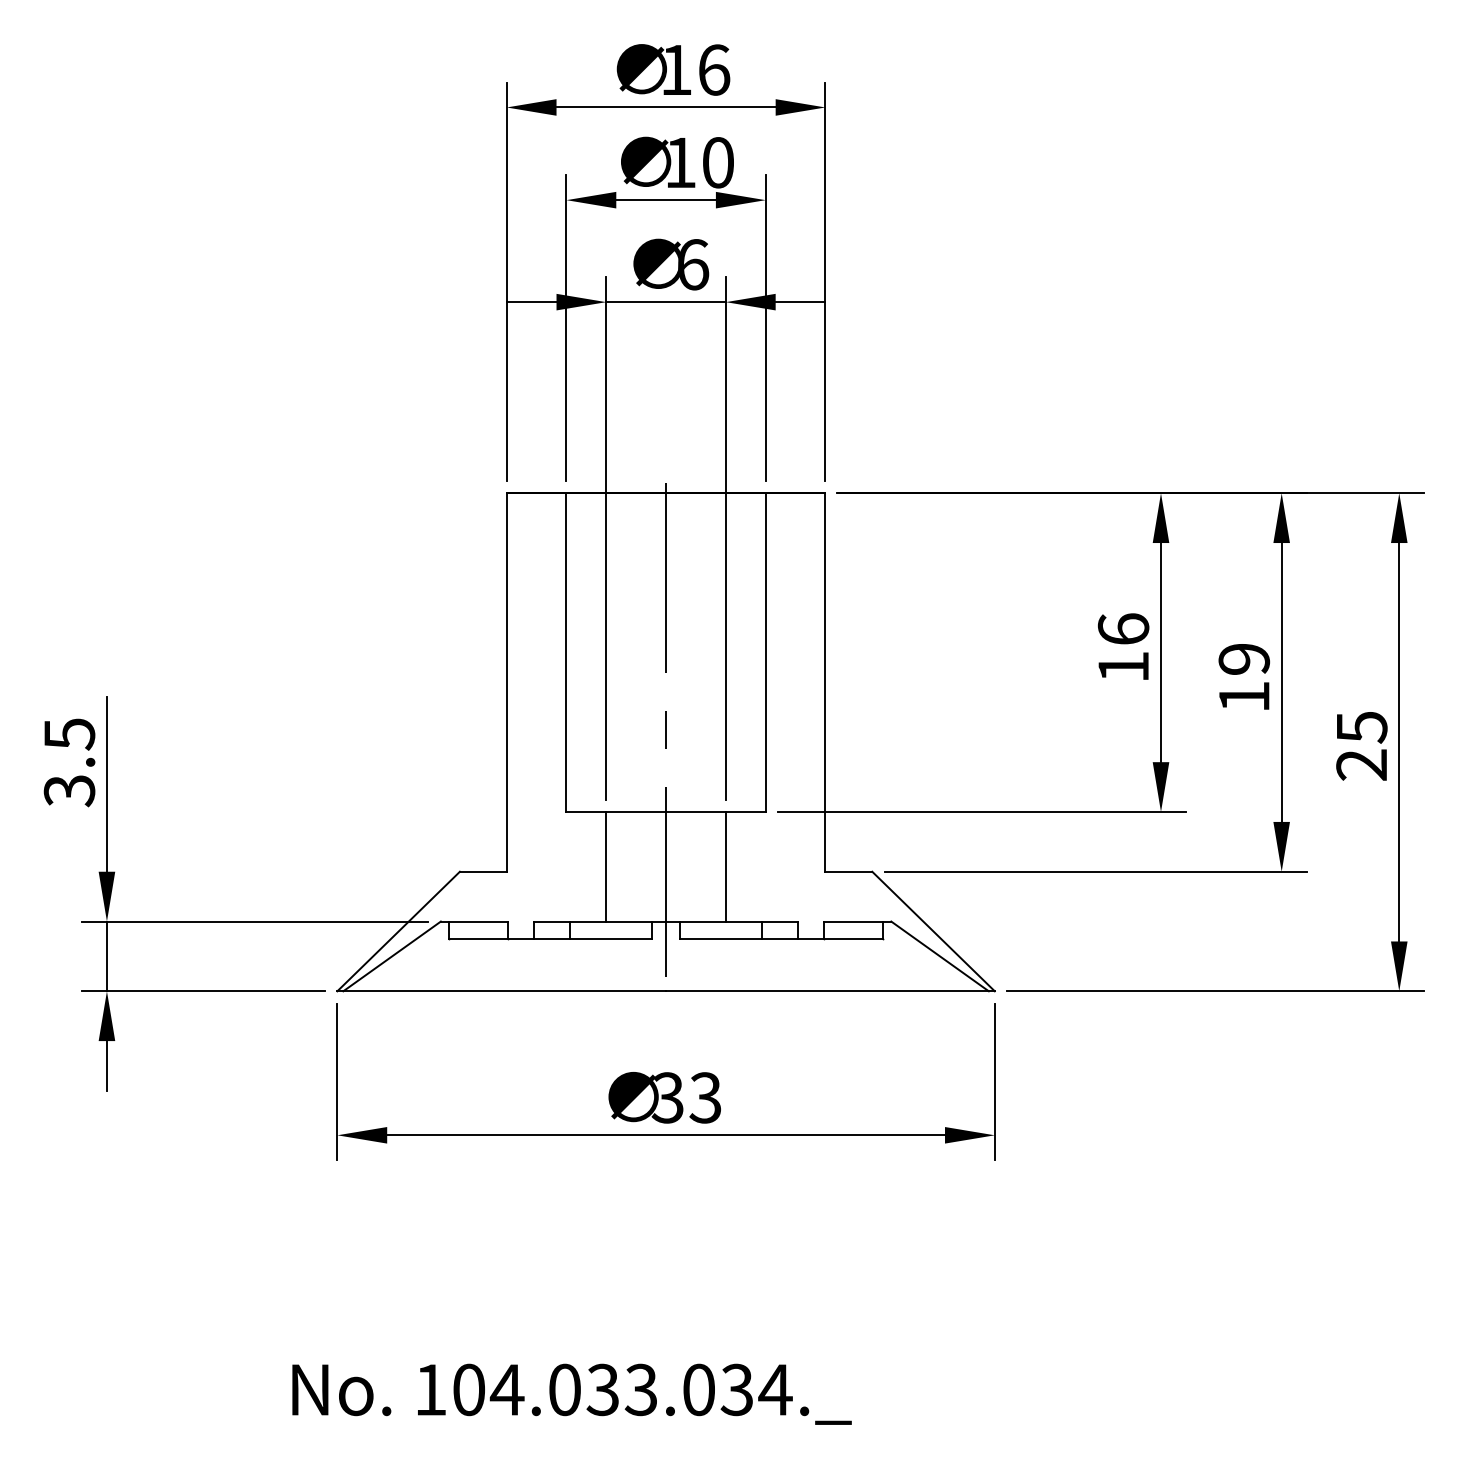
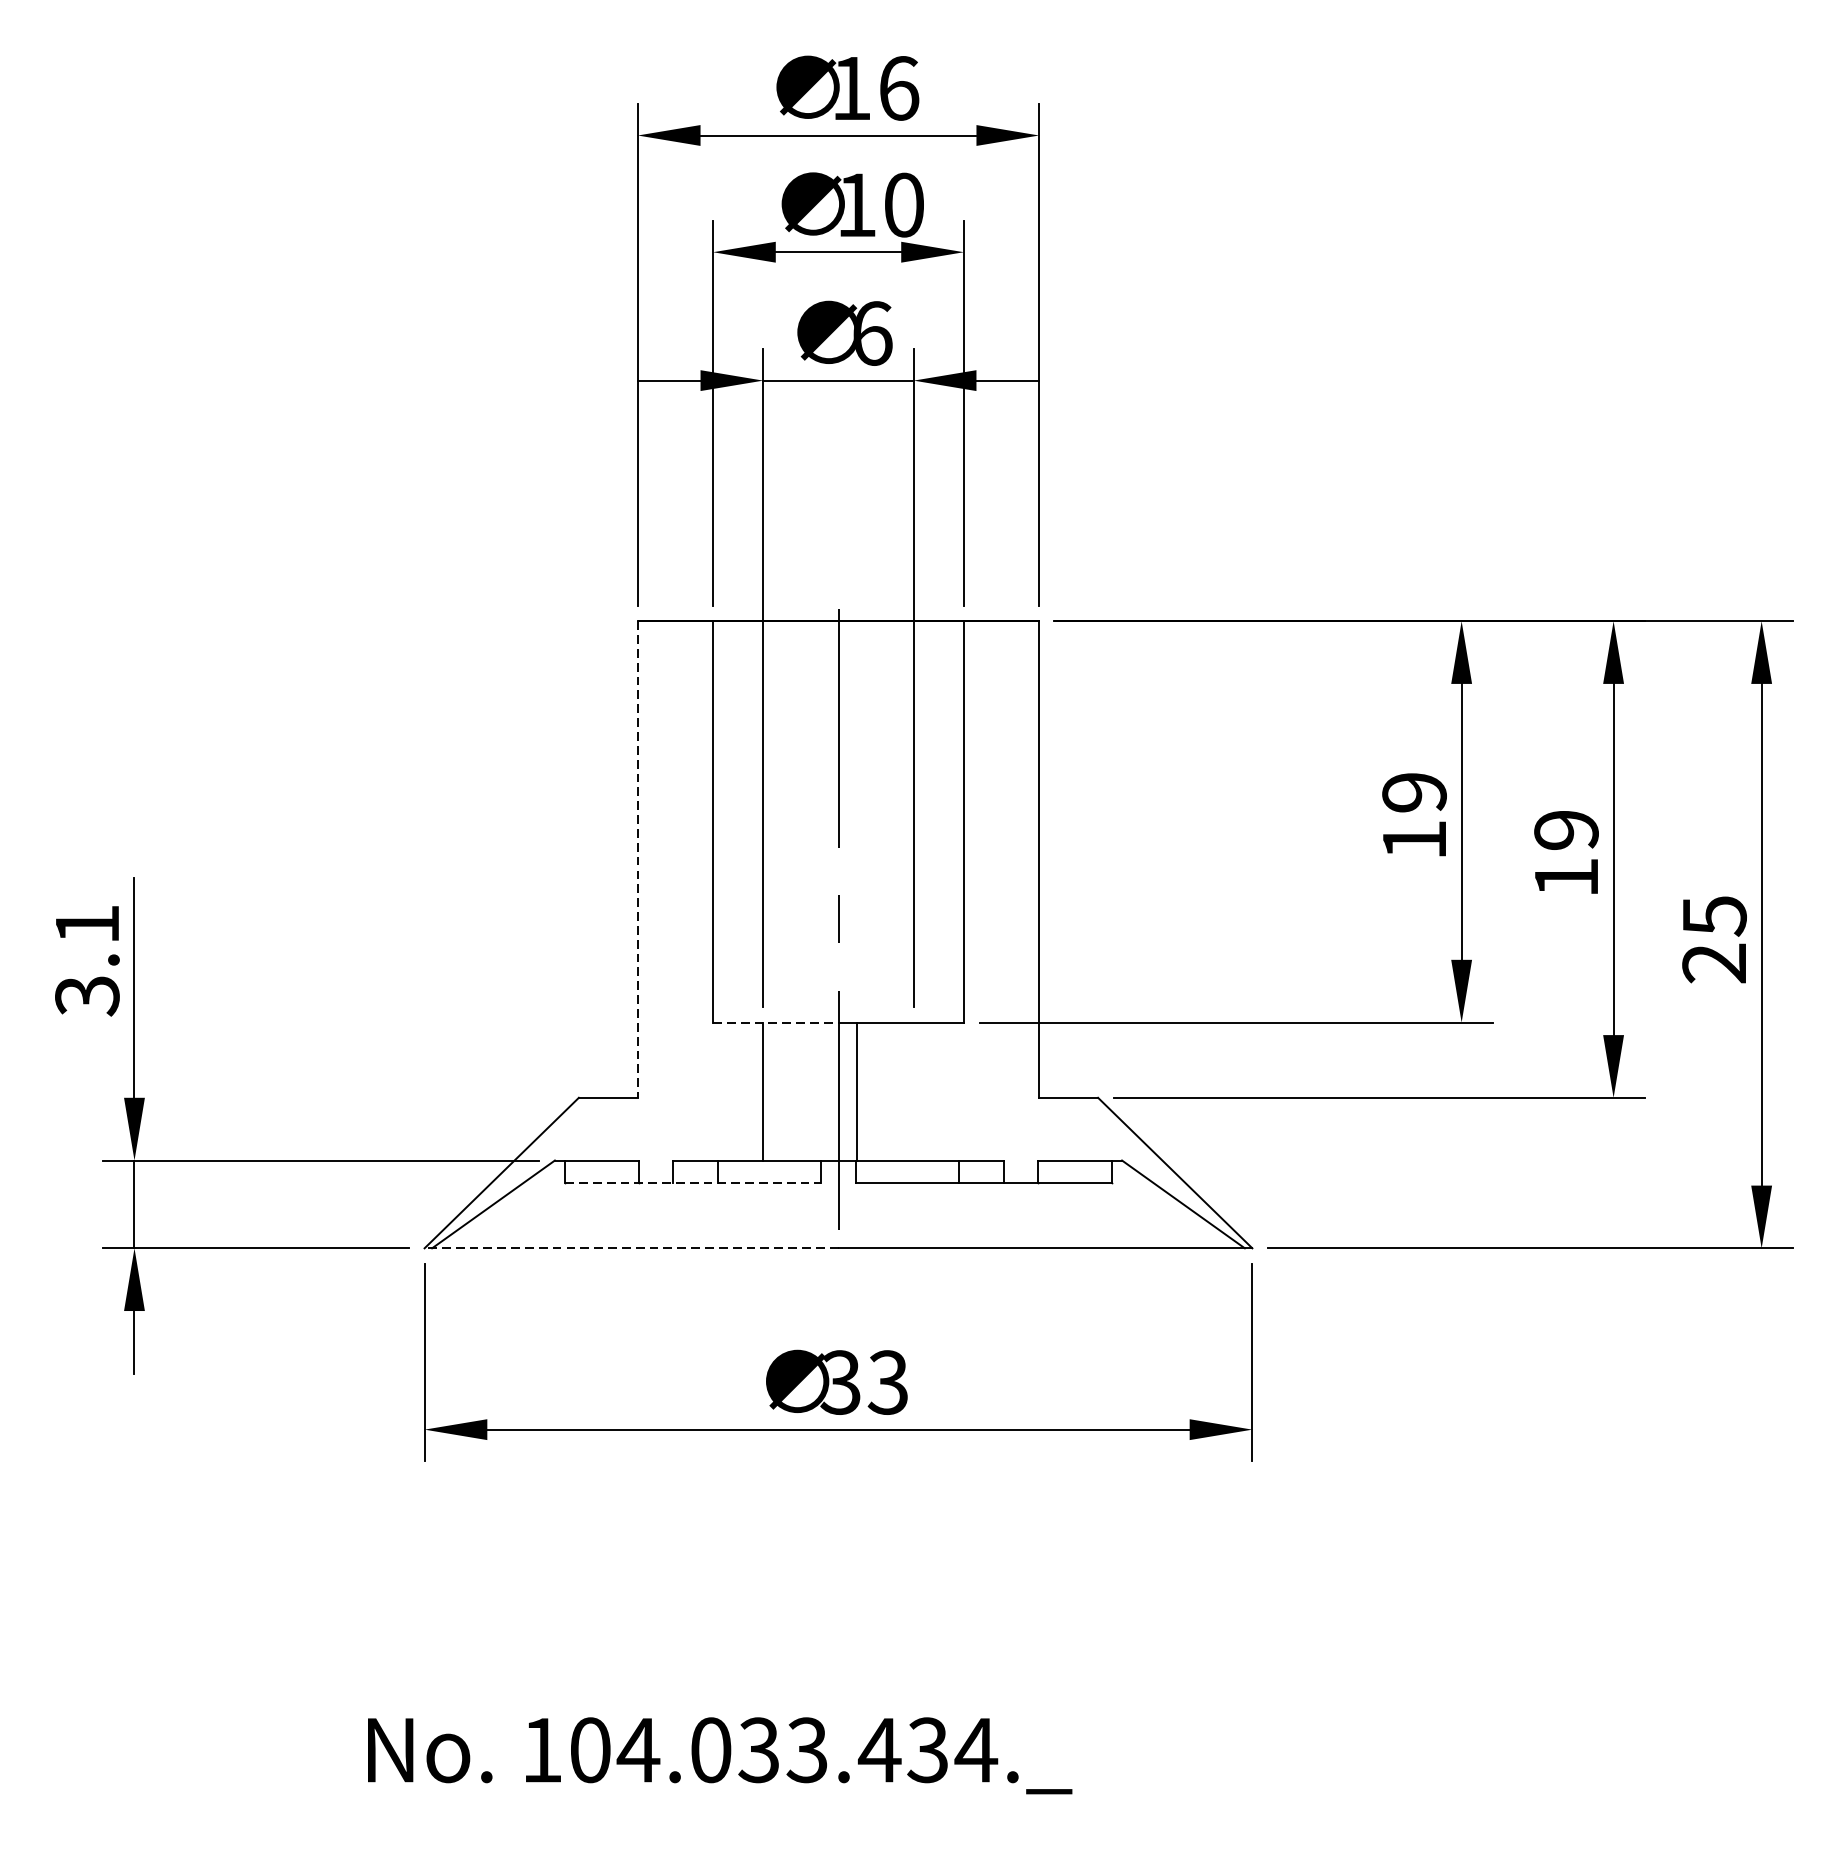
text: (1123, 629) -> (1414, 792), 16 -> 19
line: (506, 682) -> (637, 859), solid -> dashed
text: (69, 734) -> (87, 925), 3.5 -> 3.1
line: (616, 811) -> (776, 1021), solid -> dashed
line: (725, 866) -> (856, 1091), moved
line: (550, 939) -> (692, 1183), solid -> dashed
line: (501, 991) -> (631, 1248), solid -> dashed
text: (698, 1389) -> (879, 1749), 104.033.034._ -> 104.033.434._

